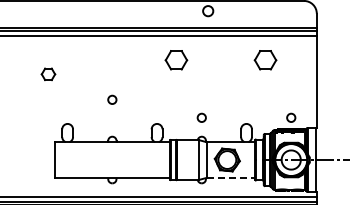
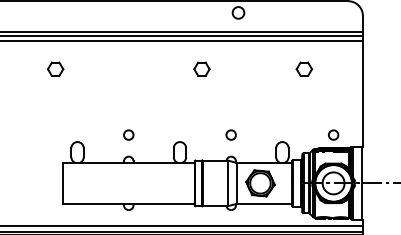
part: (175, 60) -> (201, 69), size x0.62
part: (265, 60) -> (304, 69), size x0.62
part: (48, 74) -> (55, 69), moved
circle: (112, 99) -> (128, 134), moved
line: (231, 177) -> (265, 203), dashed -> solid

